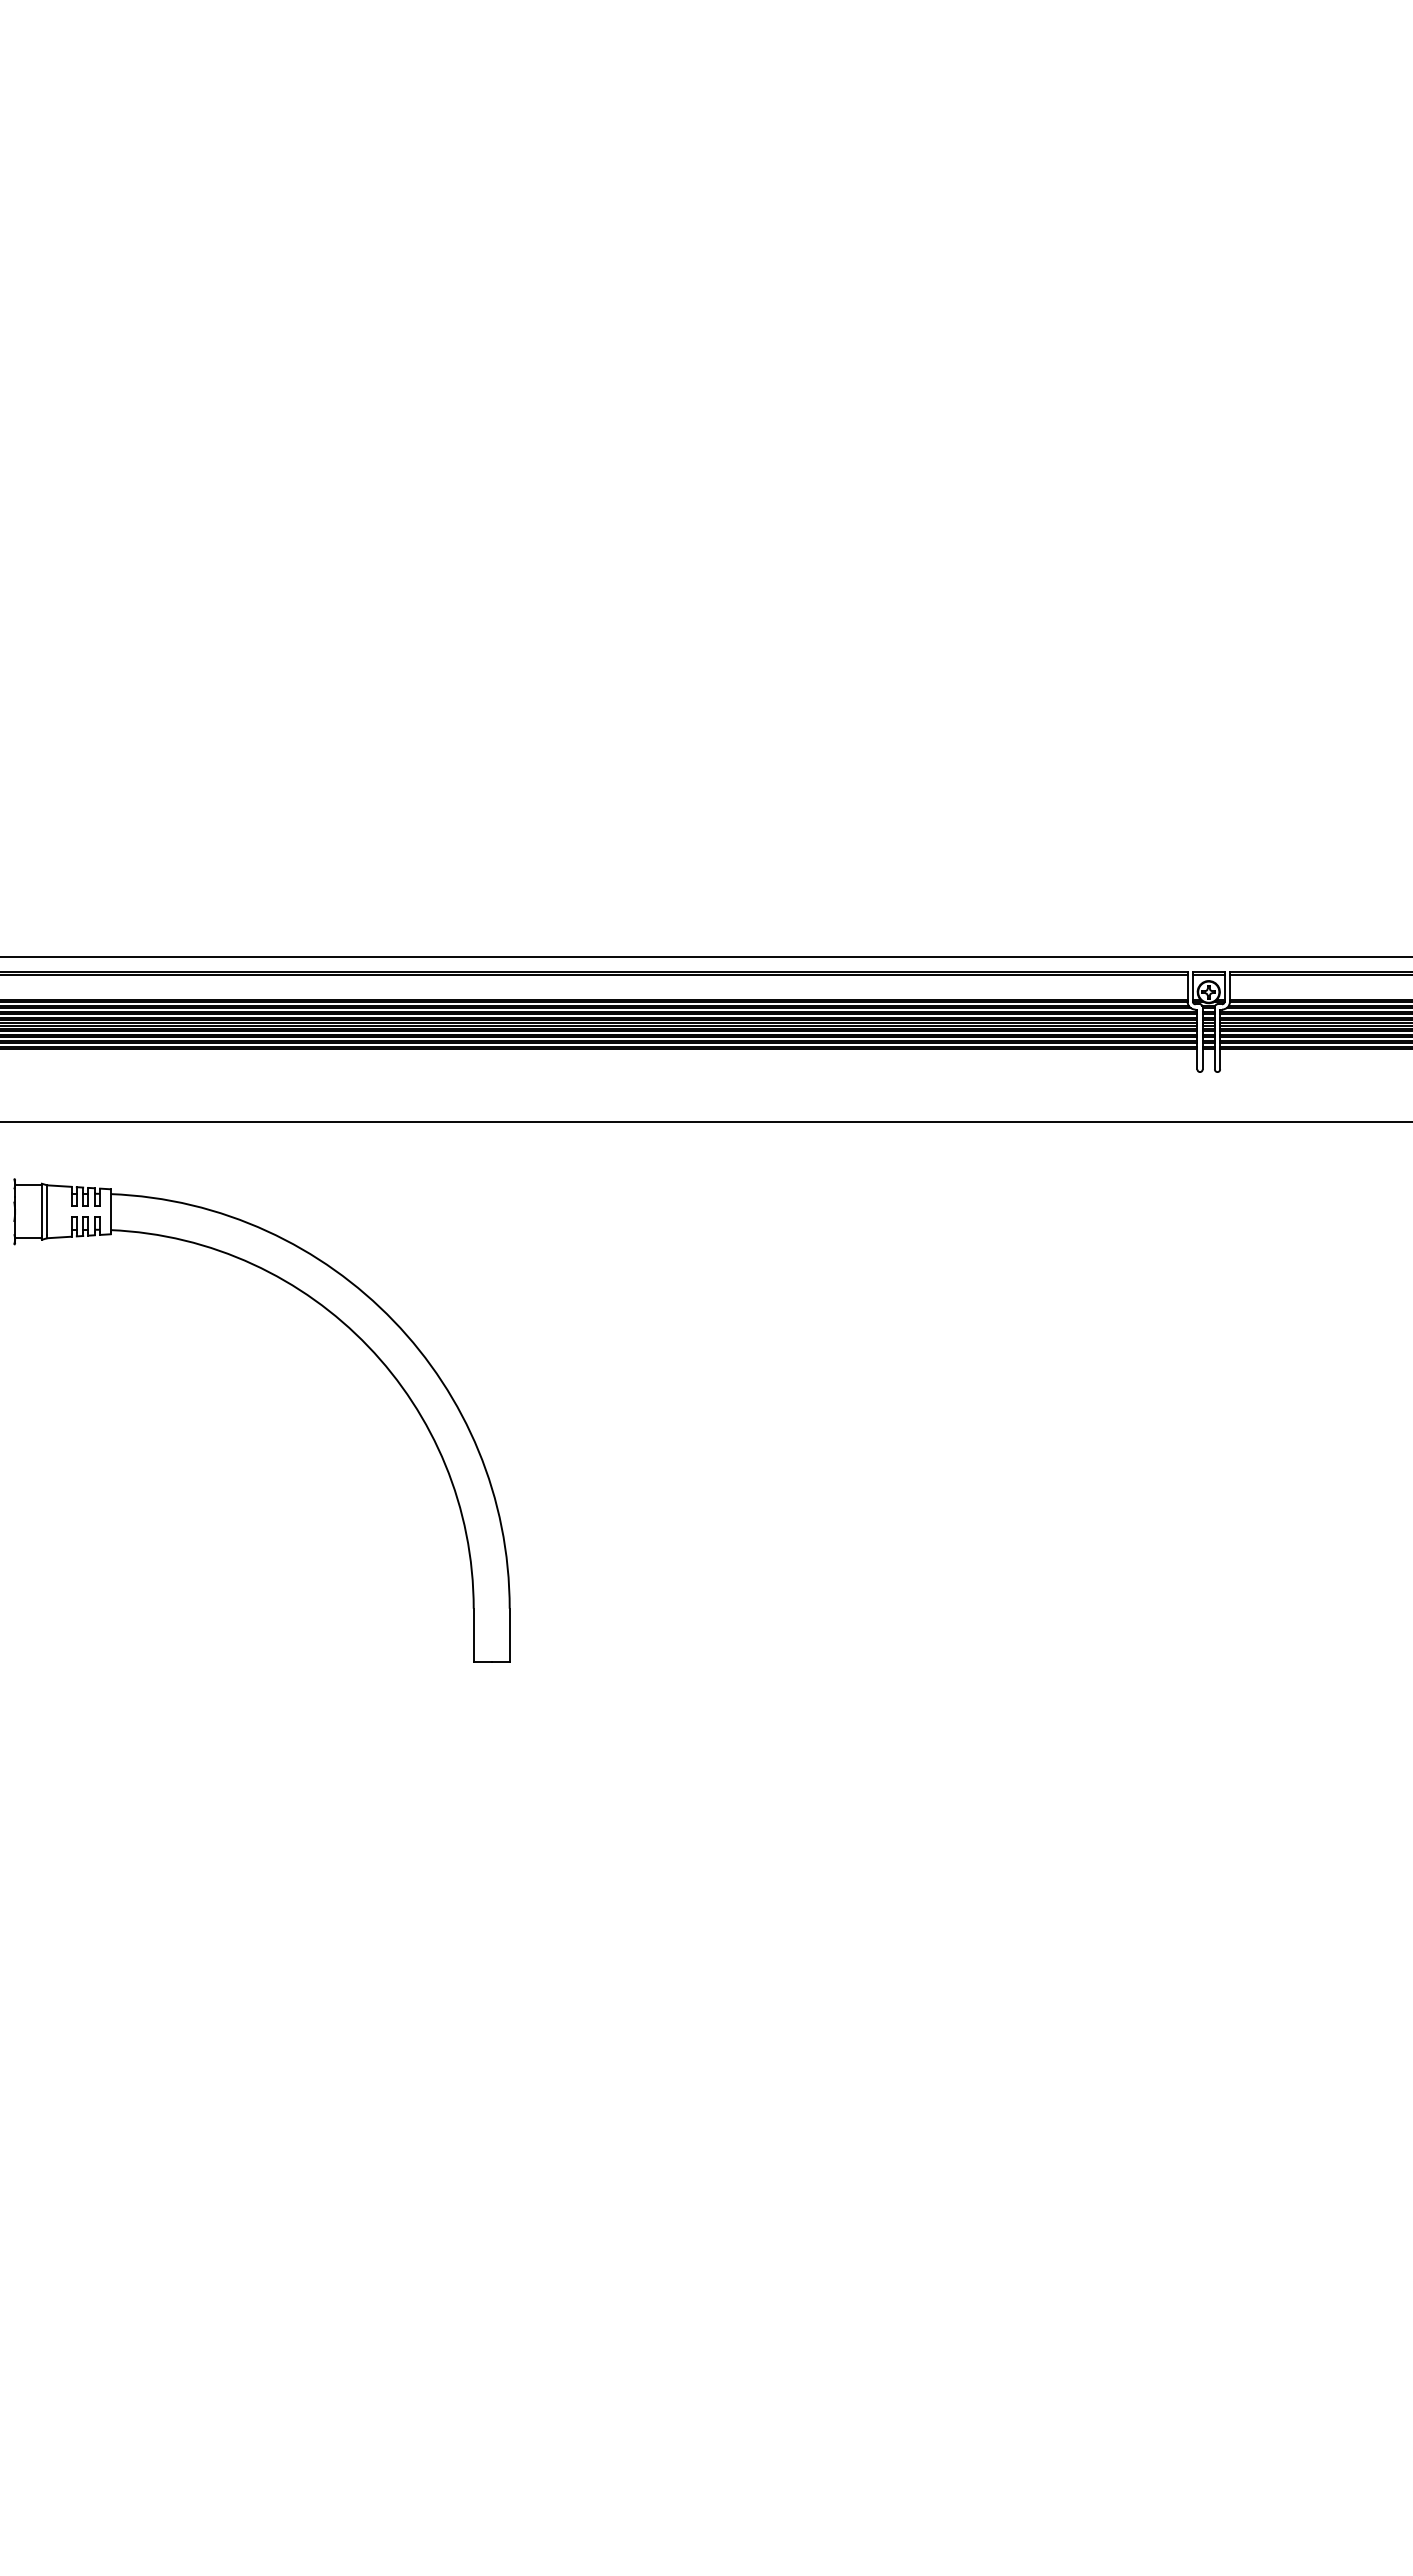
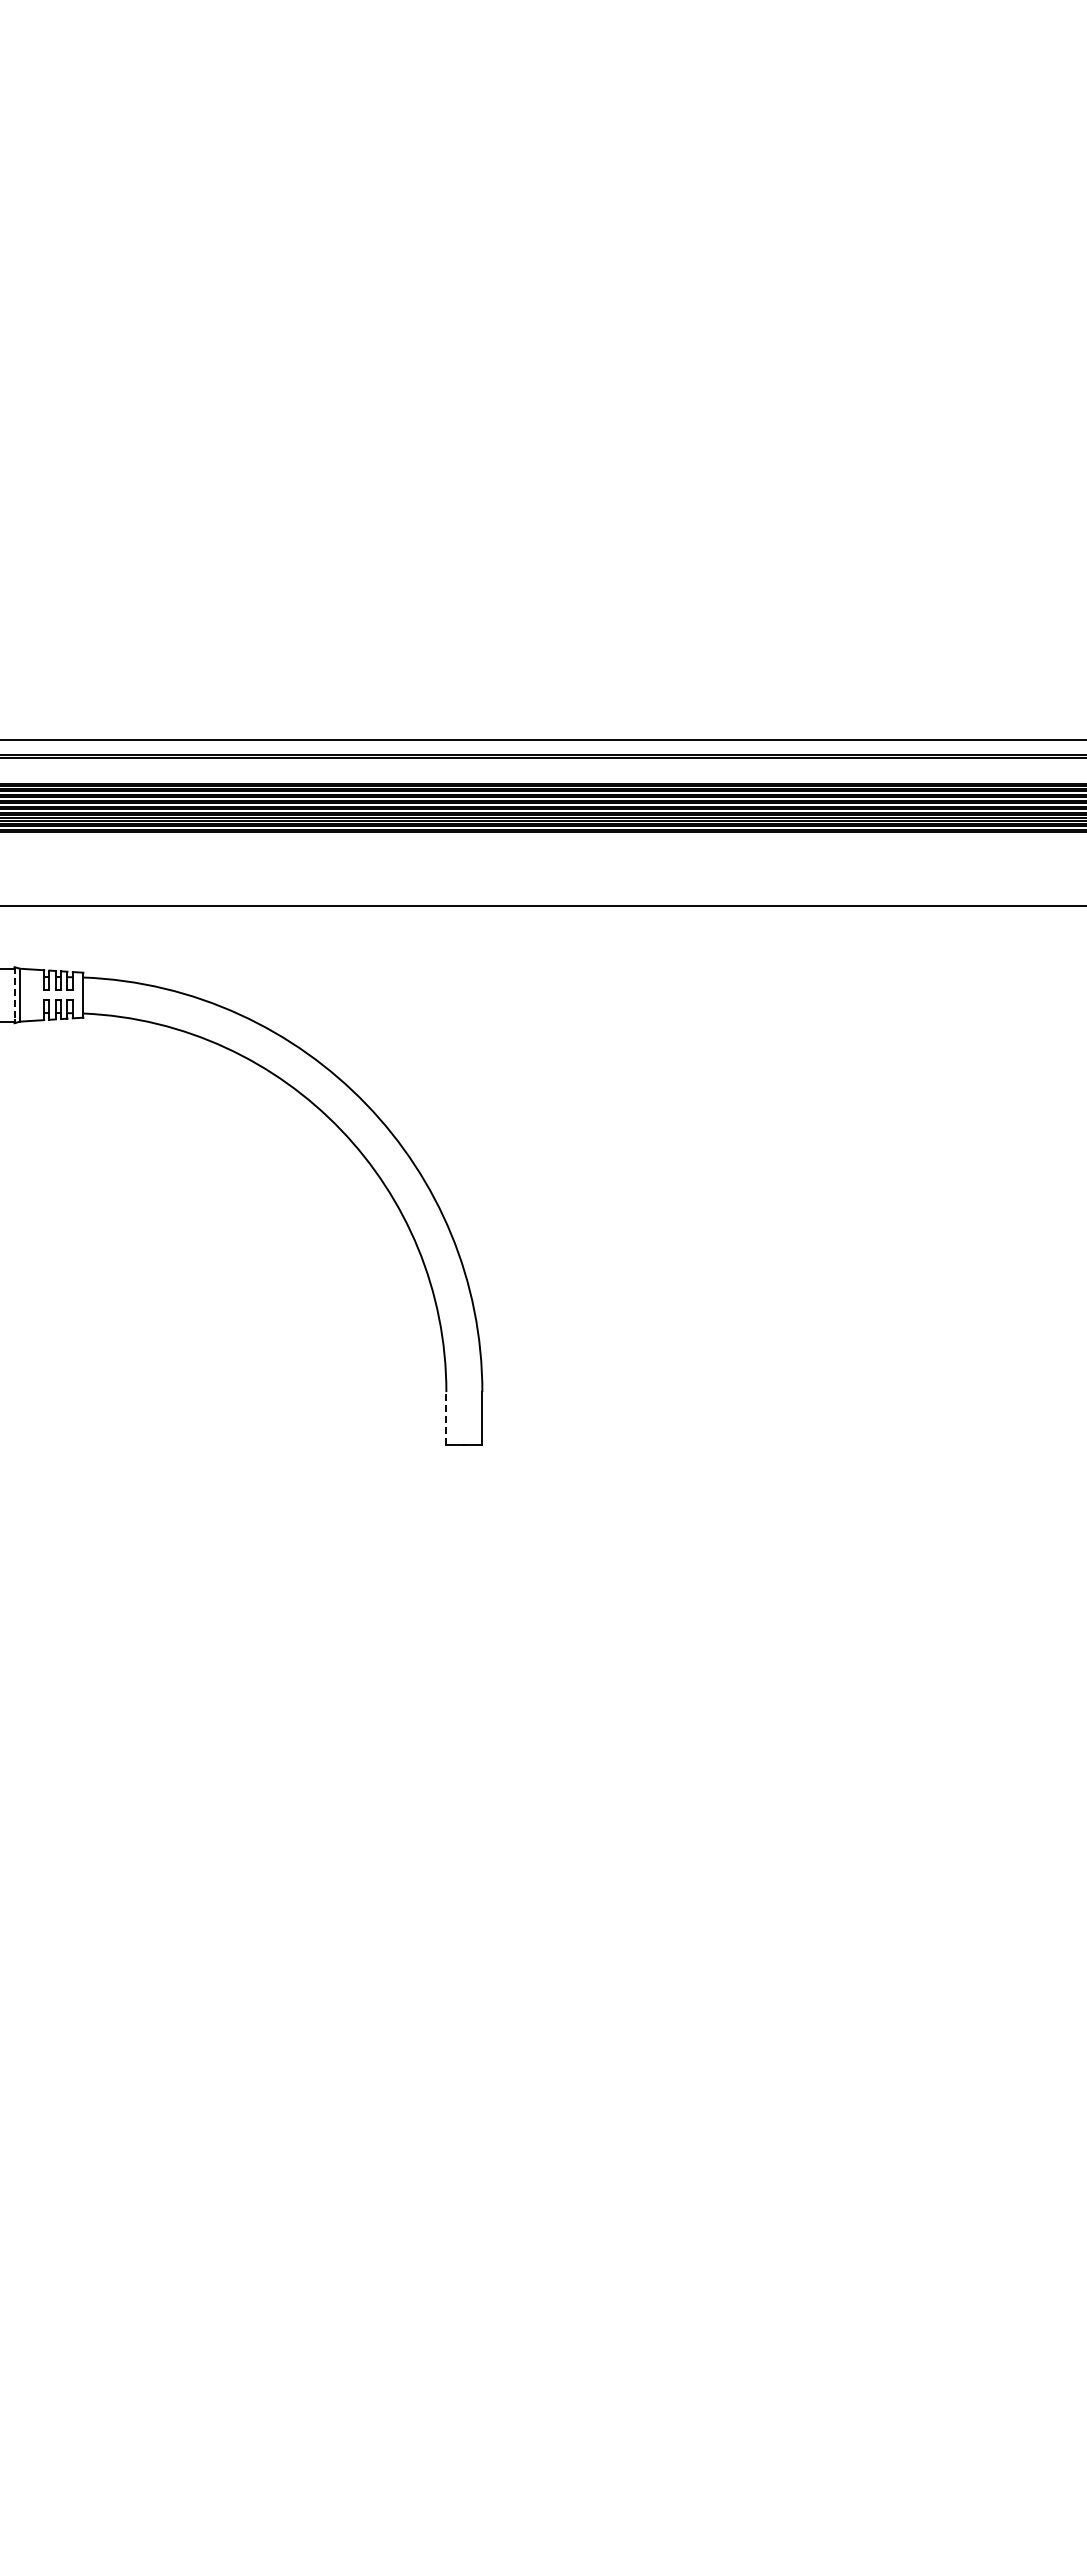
line: (41, 1210) -> (14, 993), solid -> dashed
line: (473, 1634) -> (446, 1417), solid -> dashed

